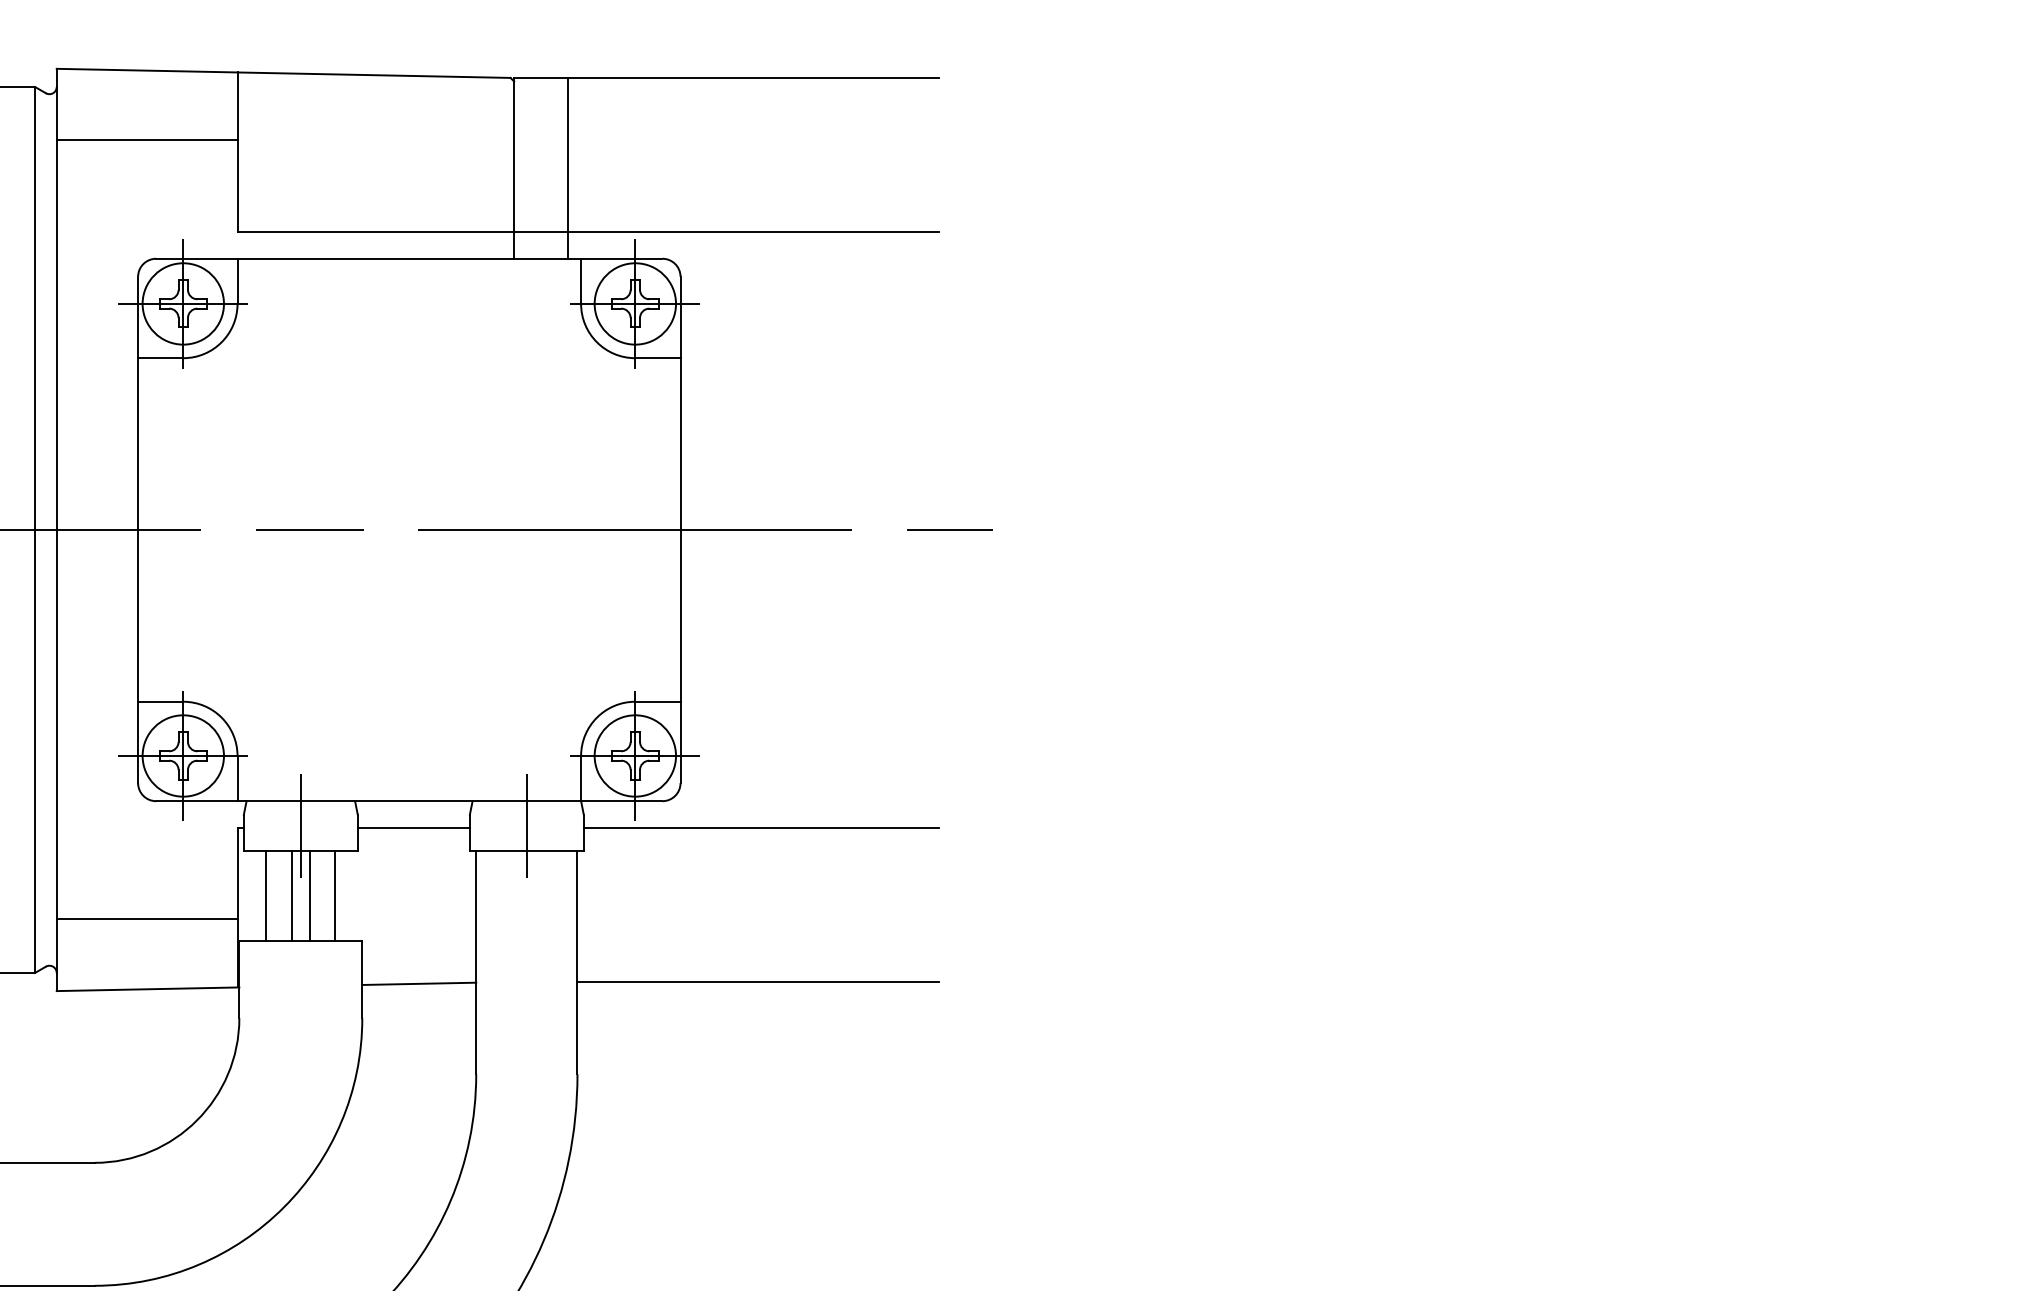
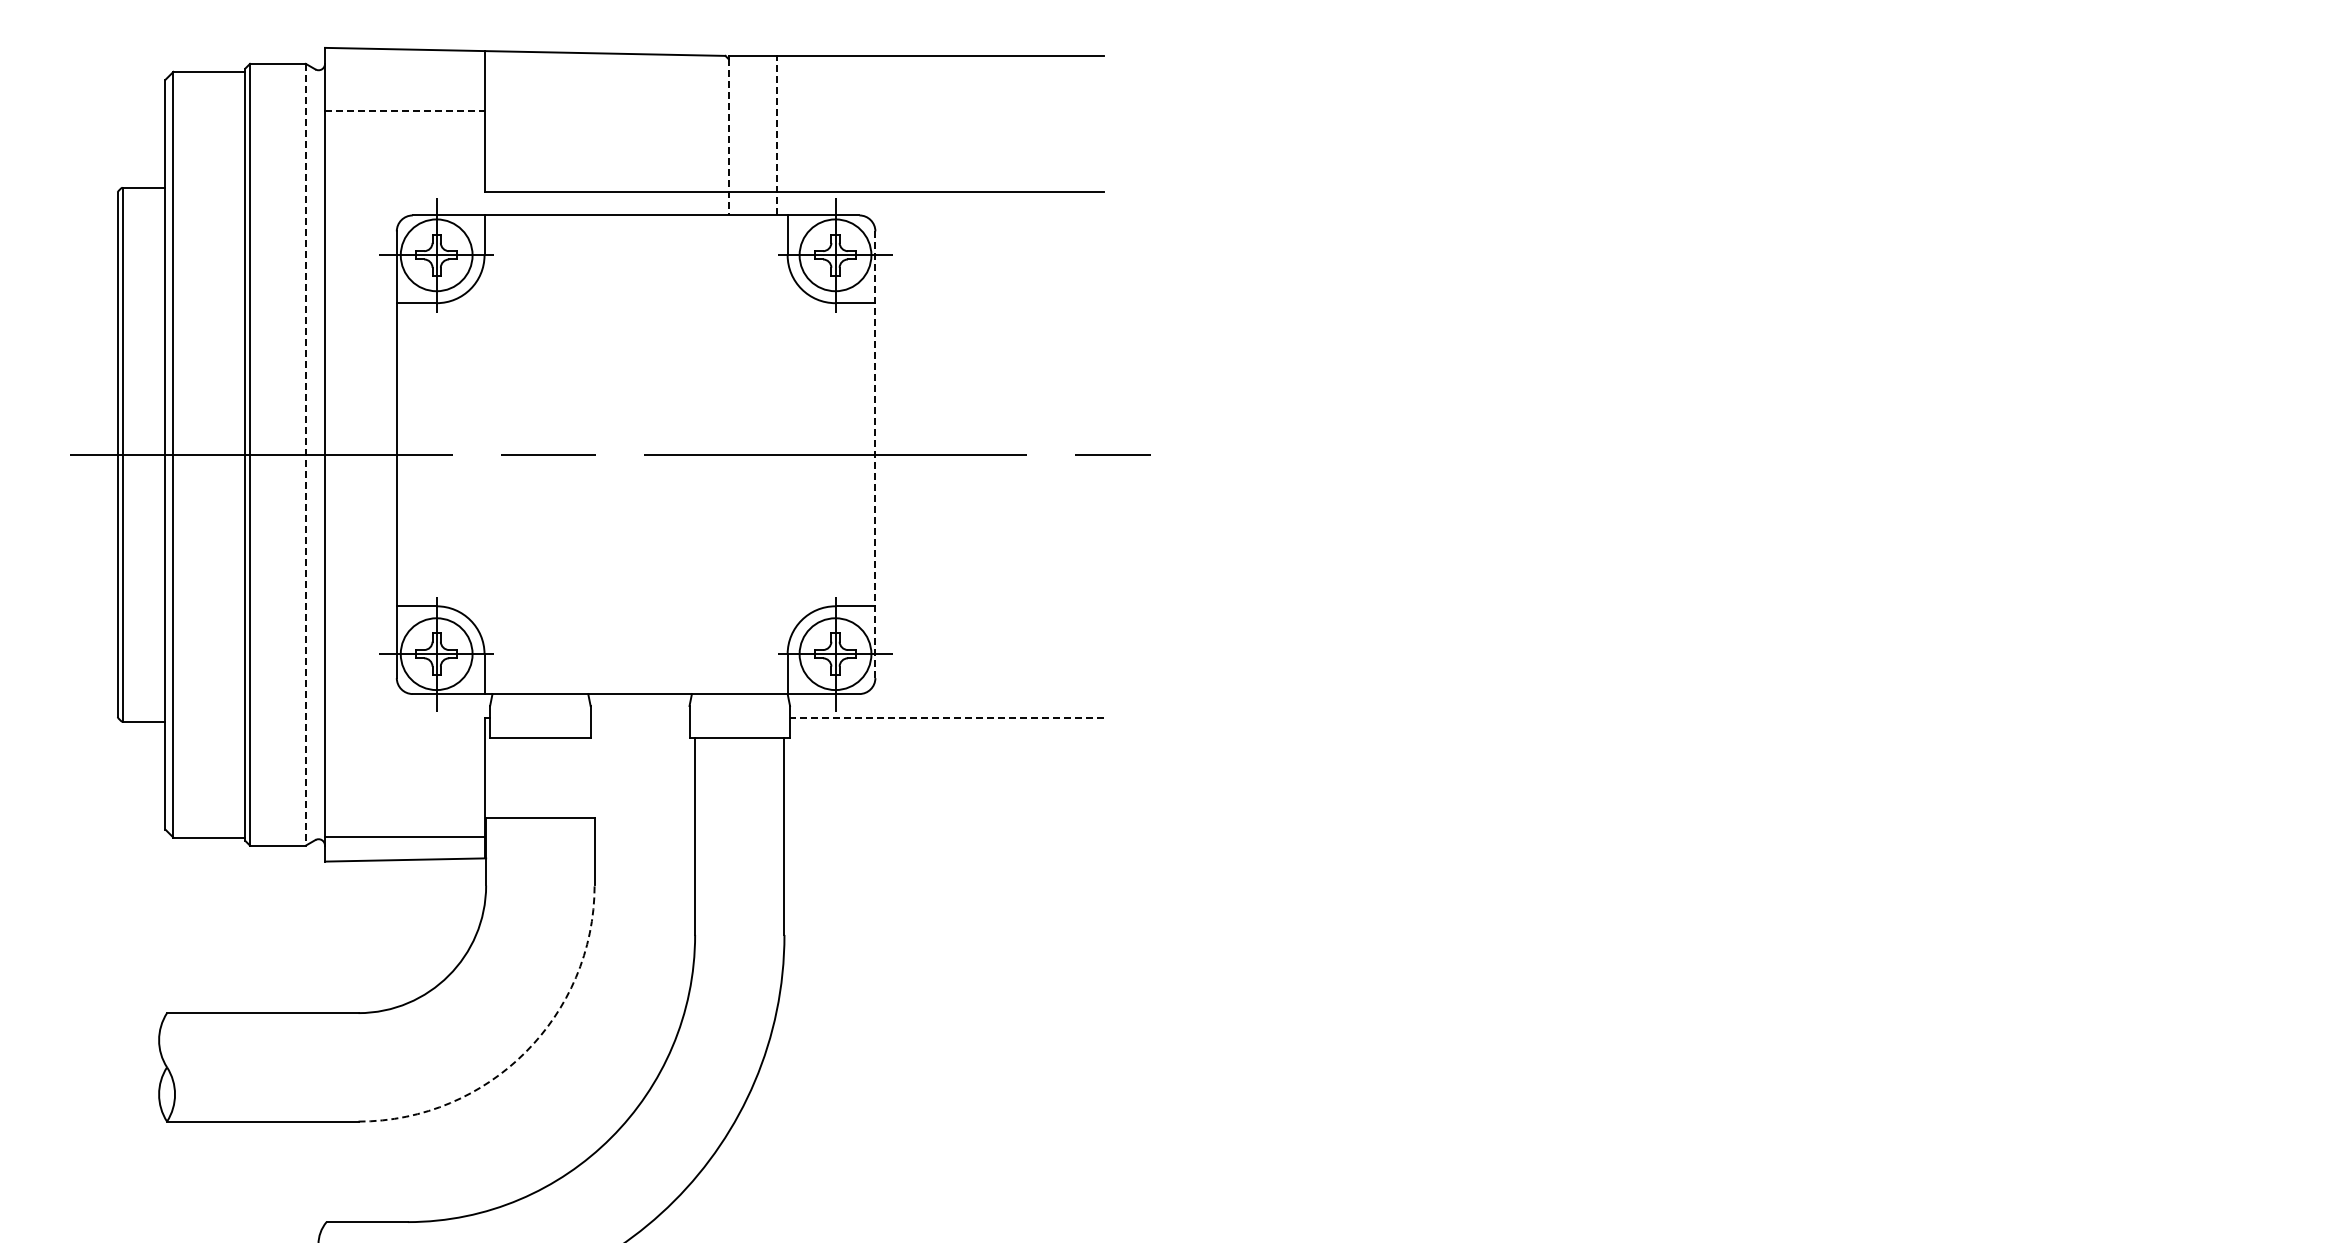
line: (146, 140) -> (404, 111), solid -> dashed
line: (568, 168) -> (776, 135), solid -> dashed
line: (514, 170) -> (728, 137), solid -> dashed
line: (34, 529) -> (305, 454), solid -> dashed
line: (680, 530) -> (875, 455), solid -> dashed
line: (300, 825) -> (540, 715), removed
line: (526, 825) -> (739, 715), removed
line: (413, 827) -> (639, 717), removed
line: (761, 827) -> (946, 717), solid -> dashed
line: (266, 895) -> (510, 777), removed
line: (291, 895) -> (532, 777), removed
line: (310, 895) -> (548, 777), removed
line: (334, 895) -> (570, 777), removed
line: (146, 919) -> (404, 837), moved
line: (757, 981) -> (943, 853), removed
line: (418, 984) -> (644, 855), removed
arc: (283, 1207) -> (525, 1052), solid -> dashed

